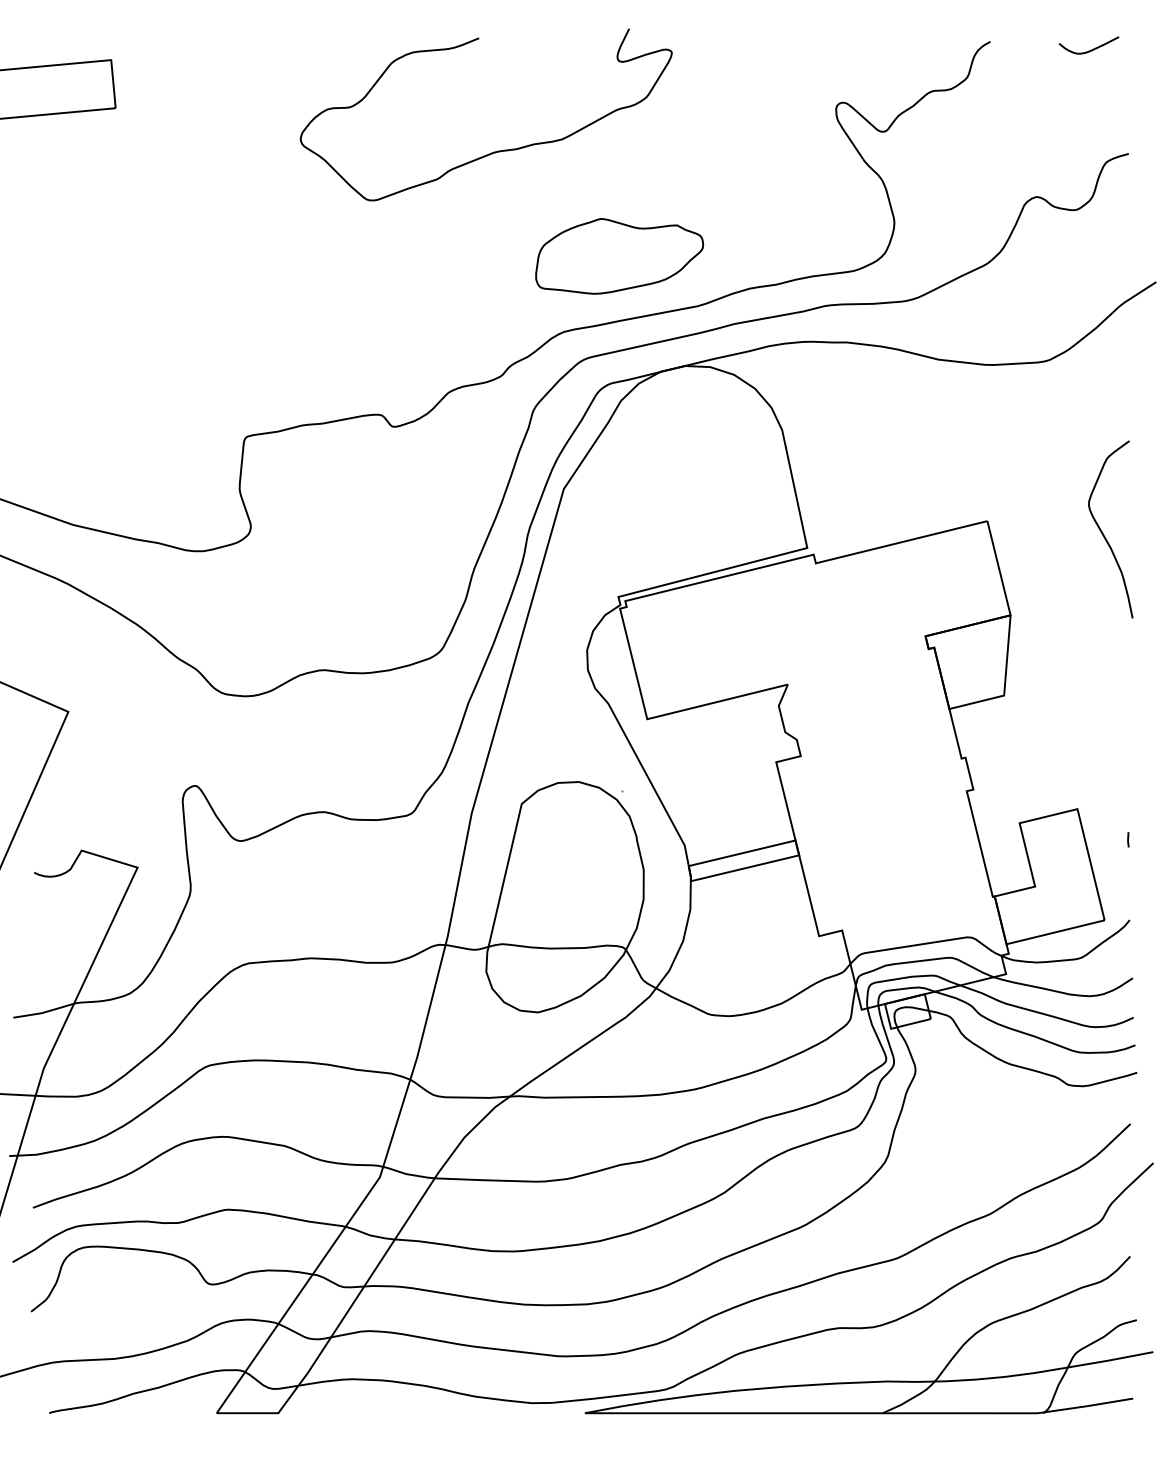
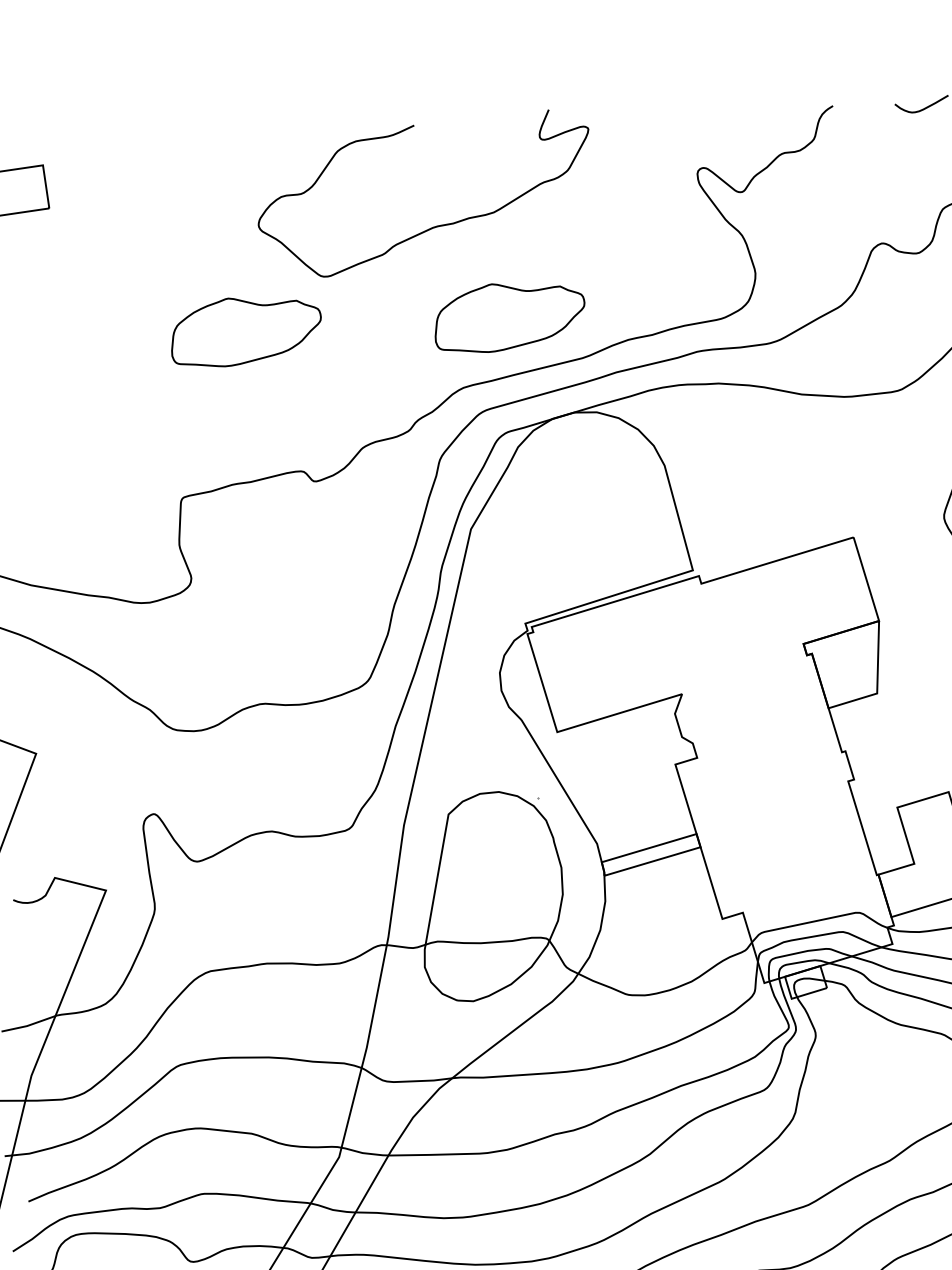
curve: (493, 151) -> (432, 226), moved
part: (326, 256) -> (246, 331), added

